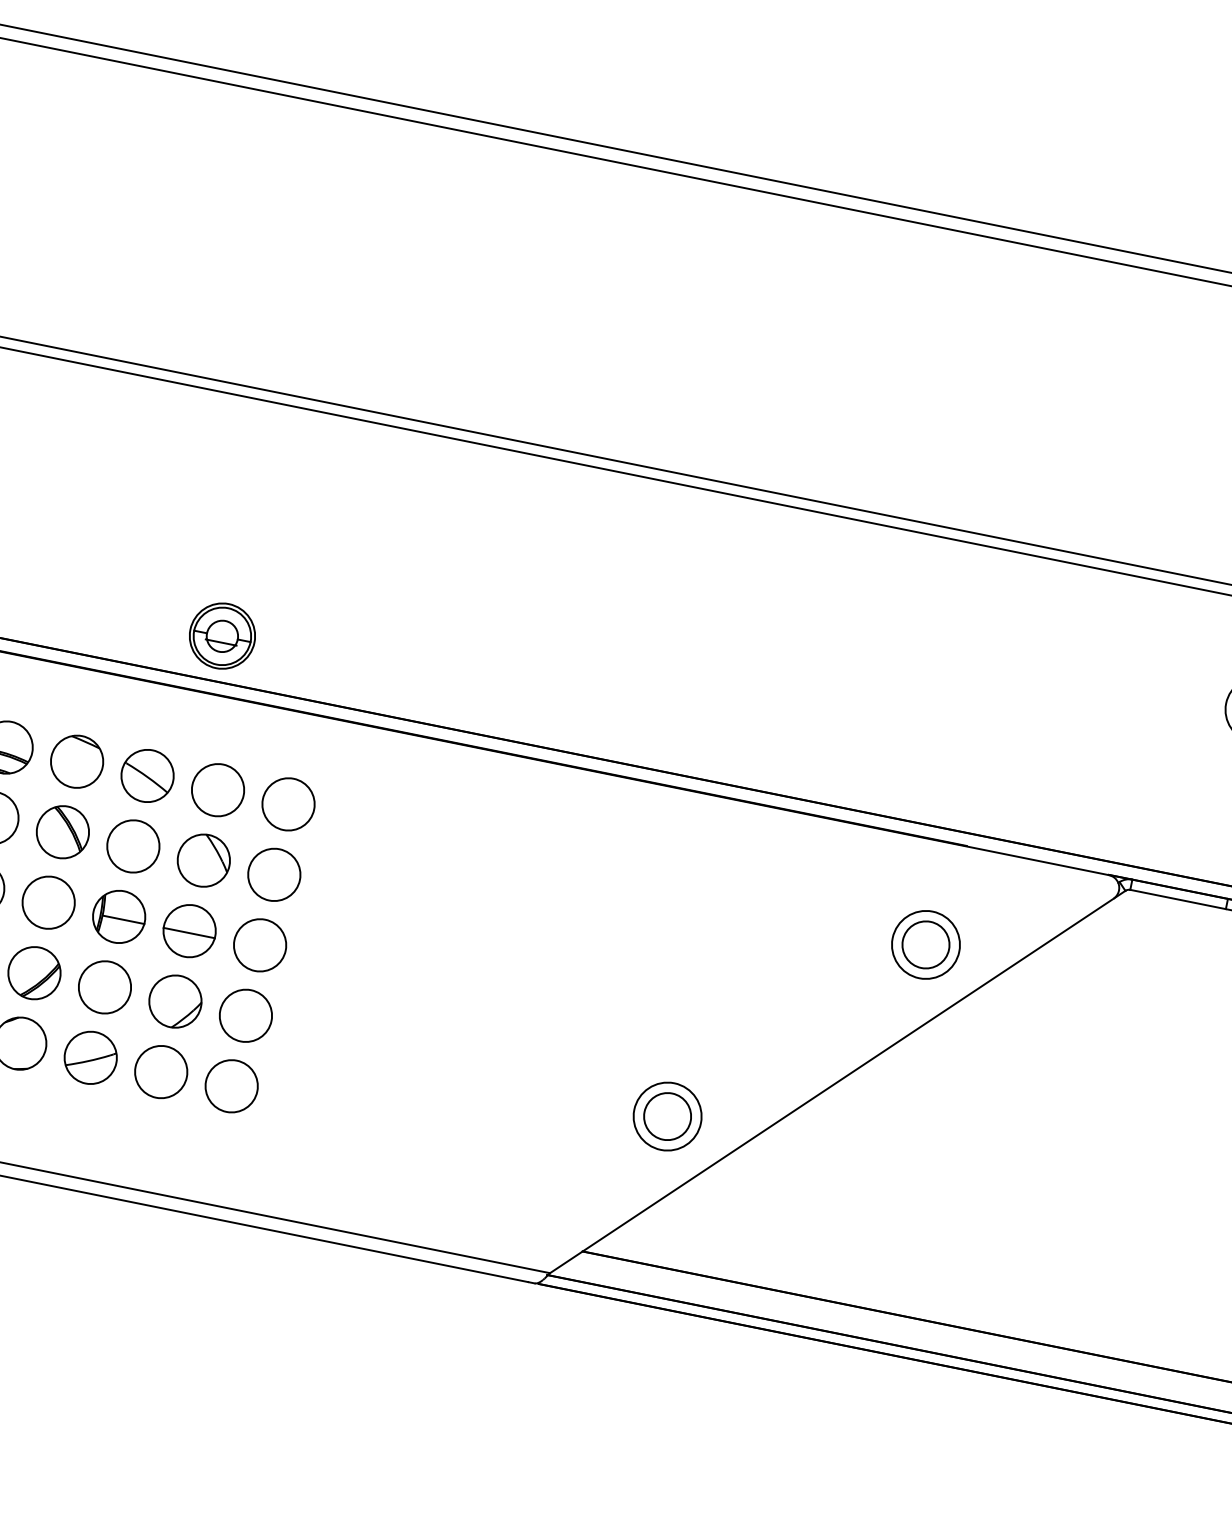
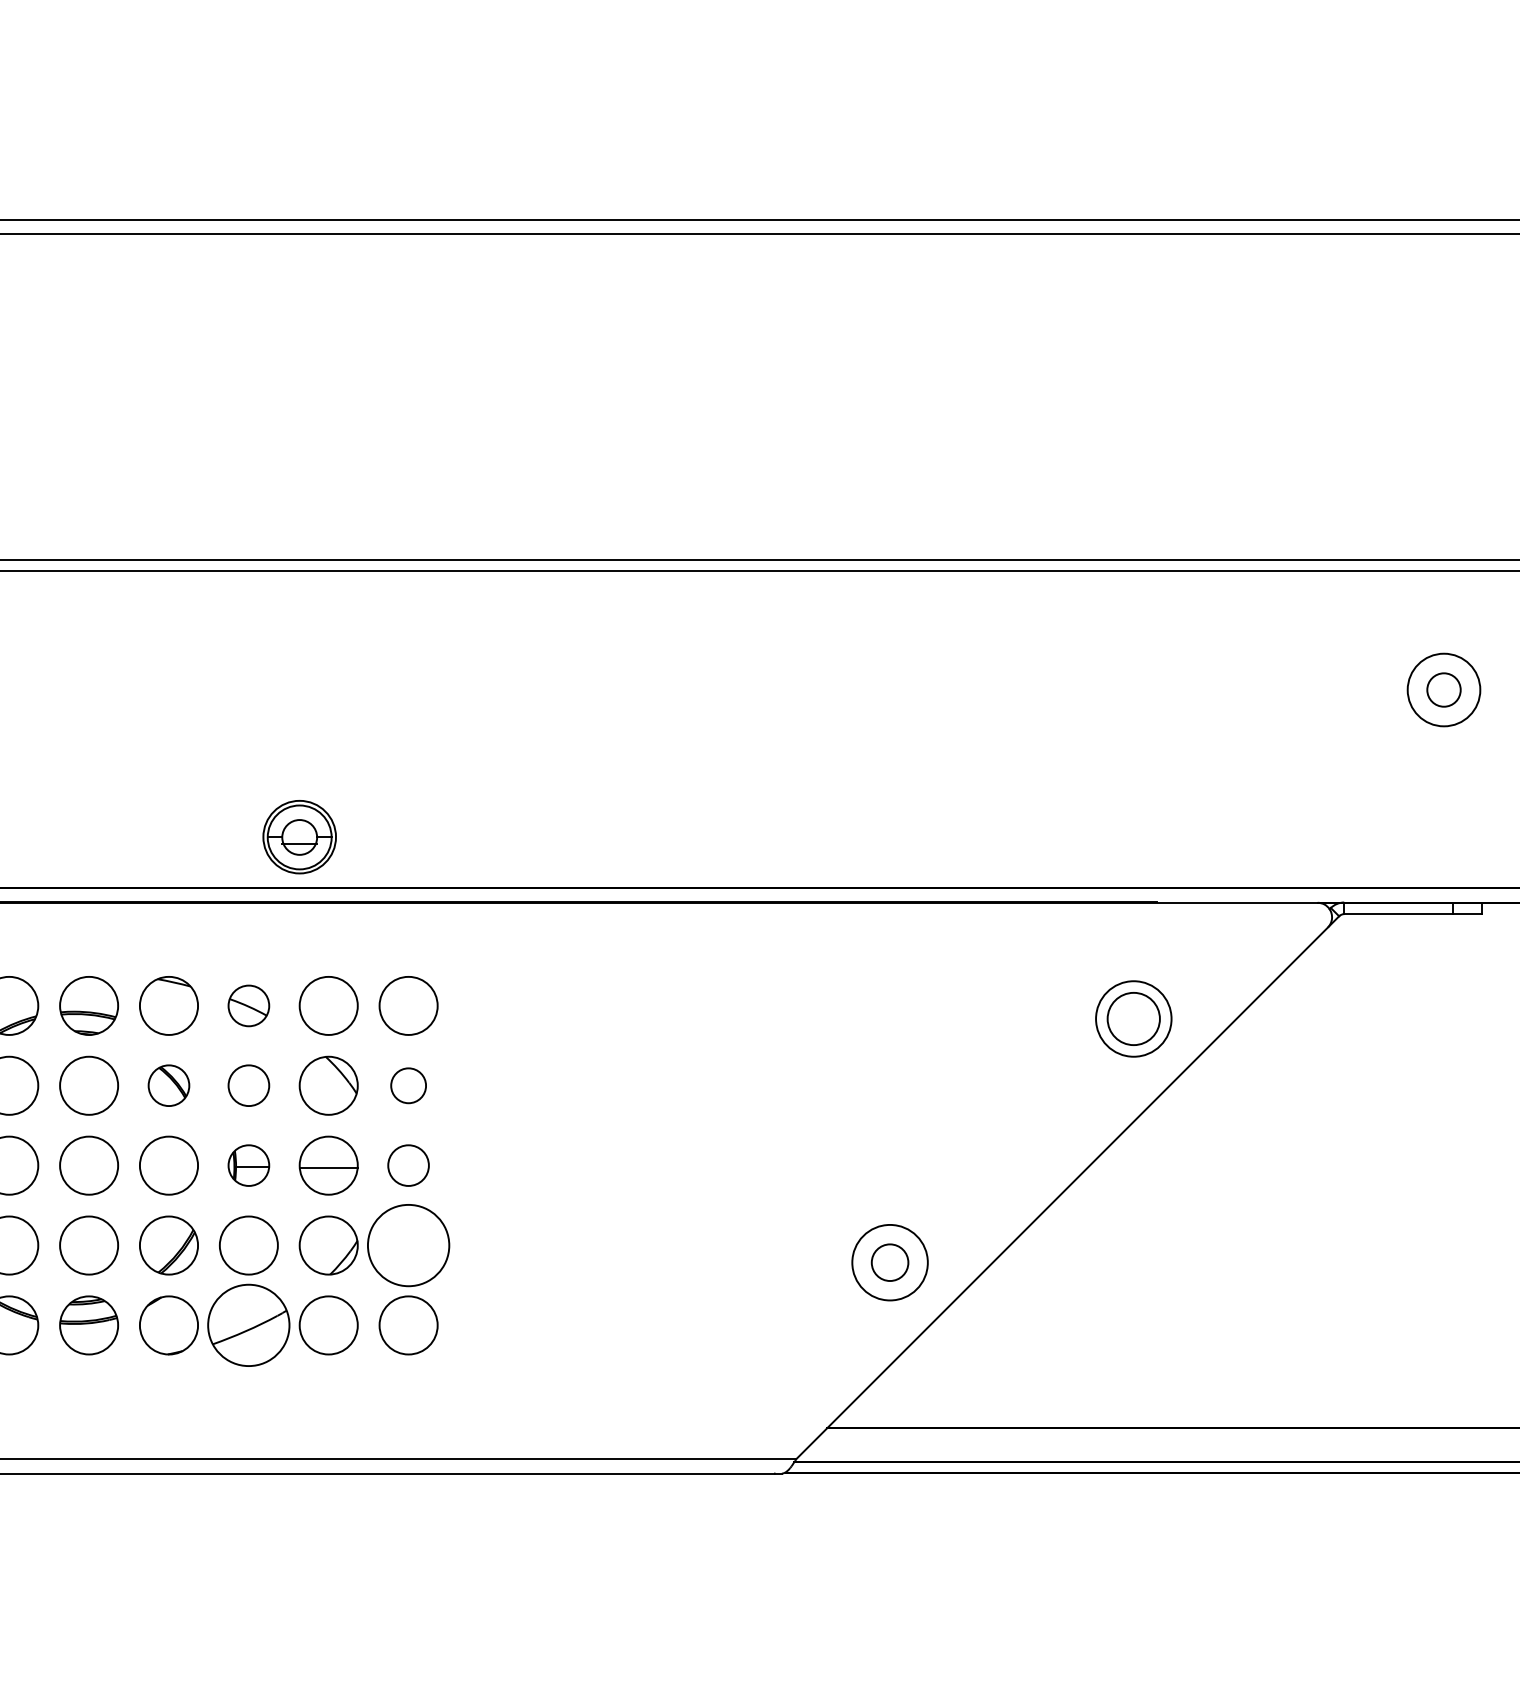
part: (147, 775) -> (248, 1005), size x0.7
part: (62, 831) -> (168, 1085), size x0.7
circle: (133, 846) -> (248, 1085), size x0.7
circle: (274, 874) -> (408, 1085), size x0.6
part: (118, 916) -> (248, 1165), size x0.7
circle: (260, 945) -> (408, 1165), size x0.7
circle: (245, 1015) -> (408, 1245), size x1.4
part: (90, 1057) -> (248, 1325), size x1.4
circle: (667, 1116) -> (889, 1262), size x0.7

